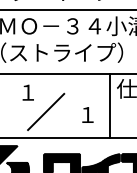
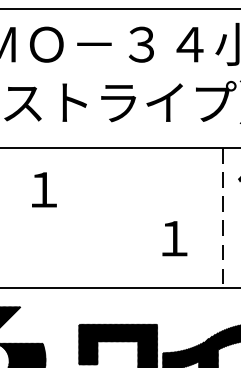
line: (109, 105) -> (222, 217), solid -> dashed
line: (46, 111) -> (84, 230), removed

